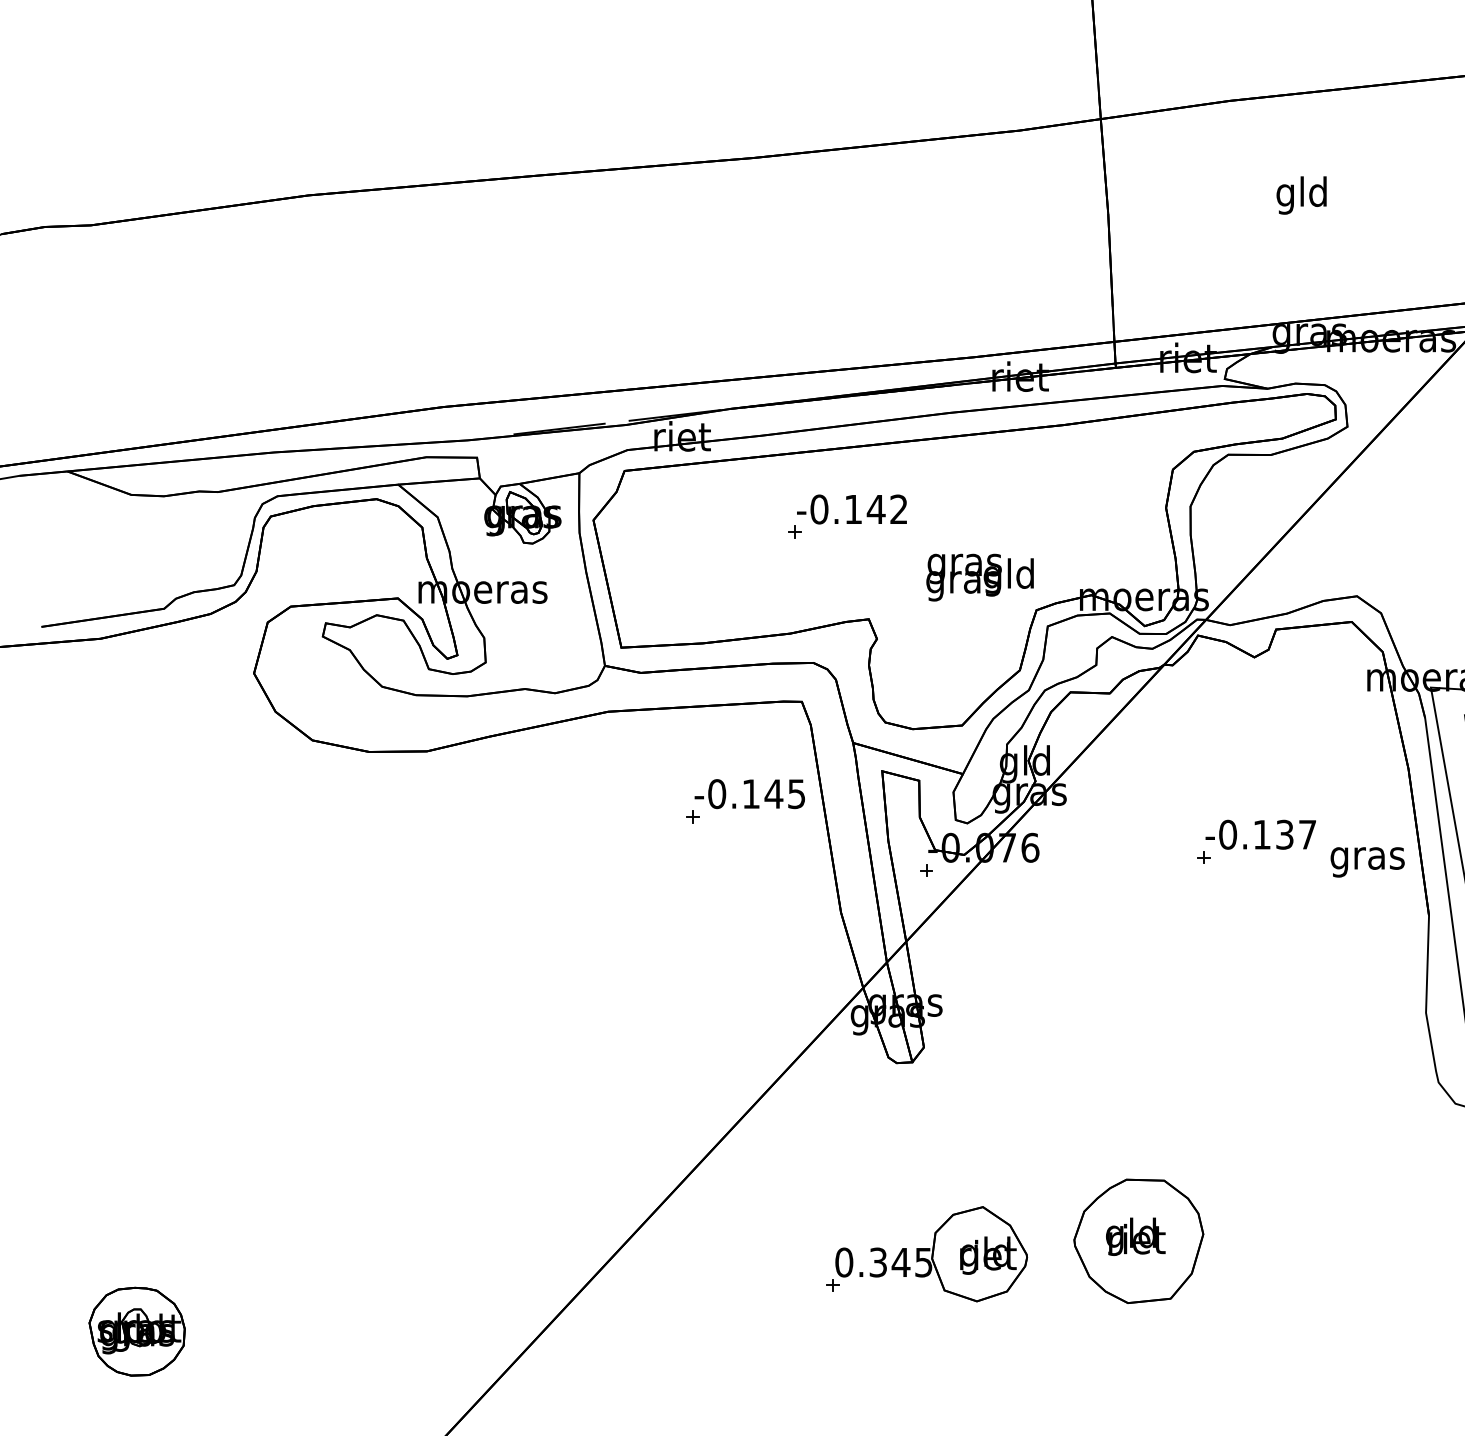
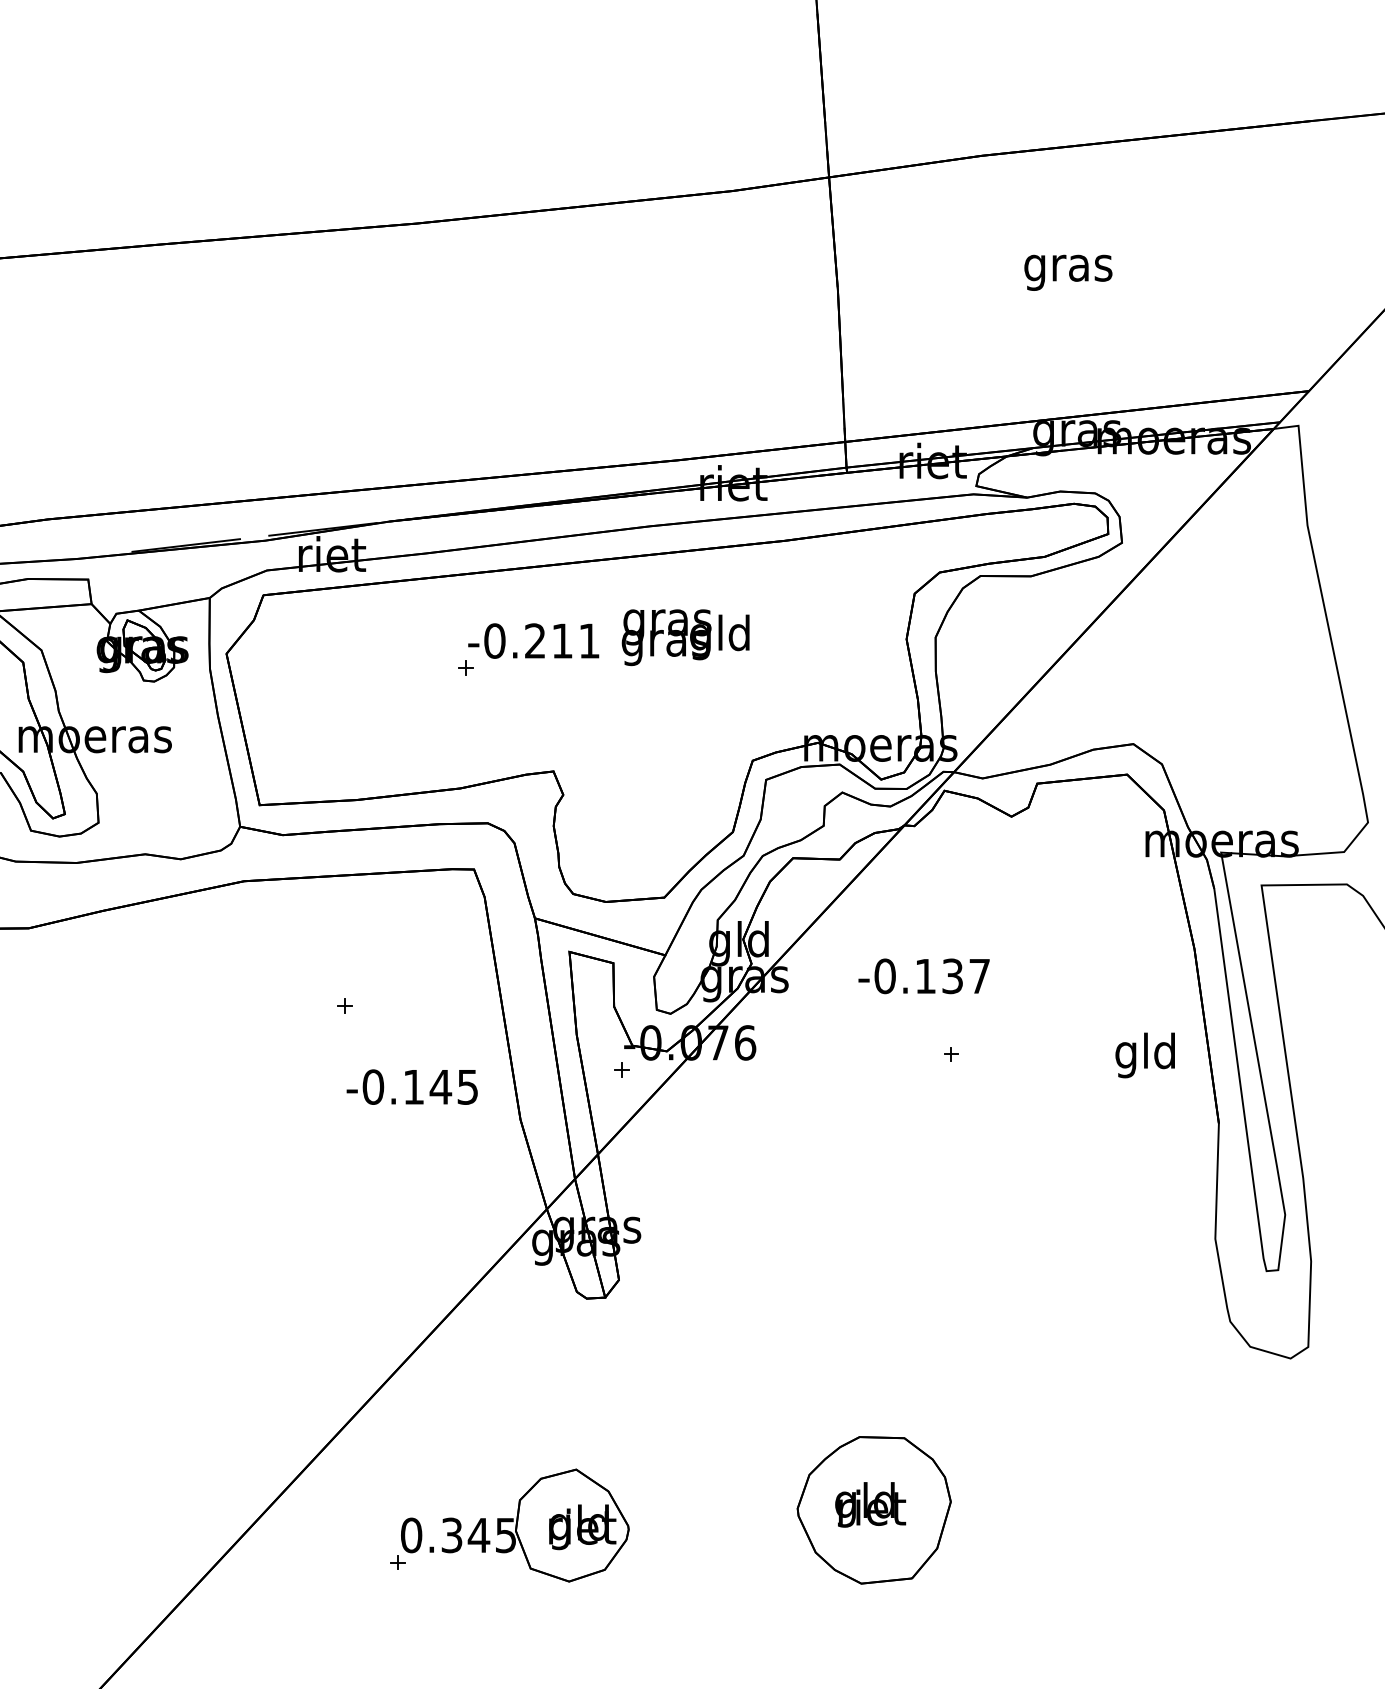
text: (1302, 195) -> (1068, 268), gld -> gras
text: (875, 508) -> (561, 639), -0.142 -> -0.211
text: (979, 577) -> (684, 637), moved
text: (749, 794) -> (411, 1087), moved
text: (1260, 834) -> (923, 975), moved
text: (1367, 858) -> (1145, 1055), gras -> gld
part: (926, 1254) -> (509, 1525), moved

